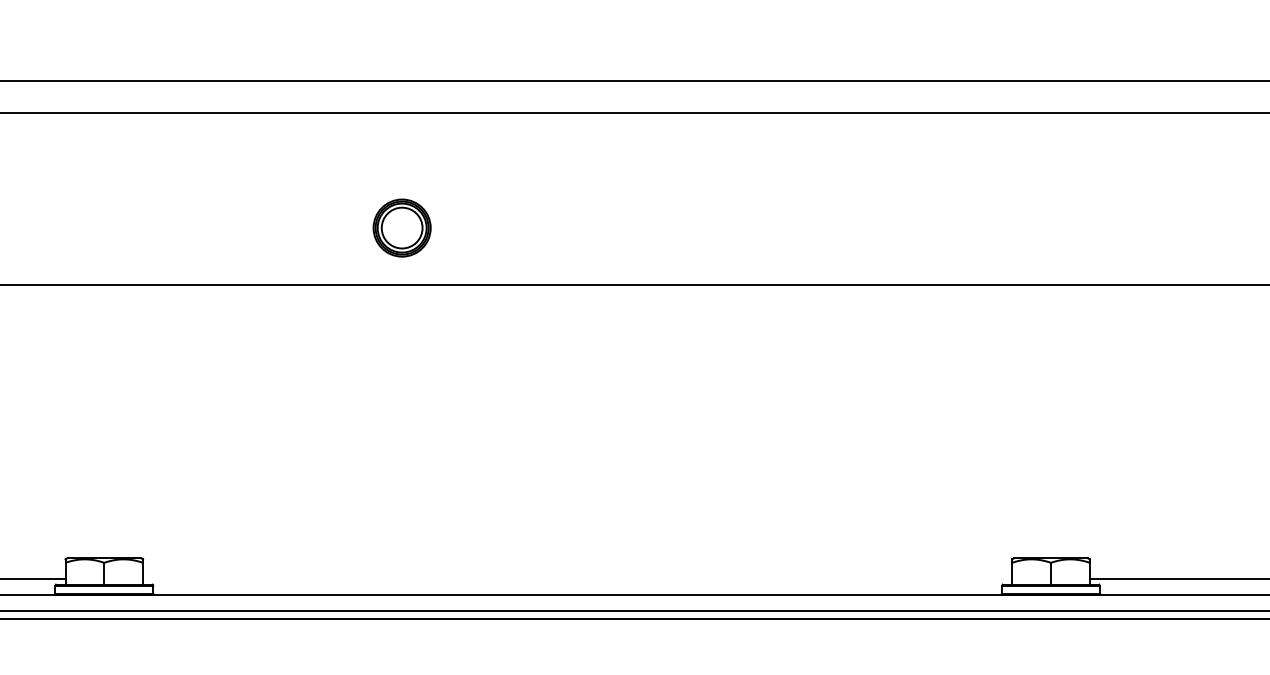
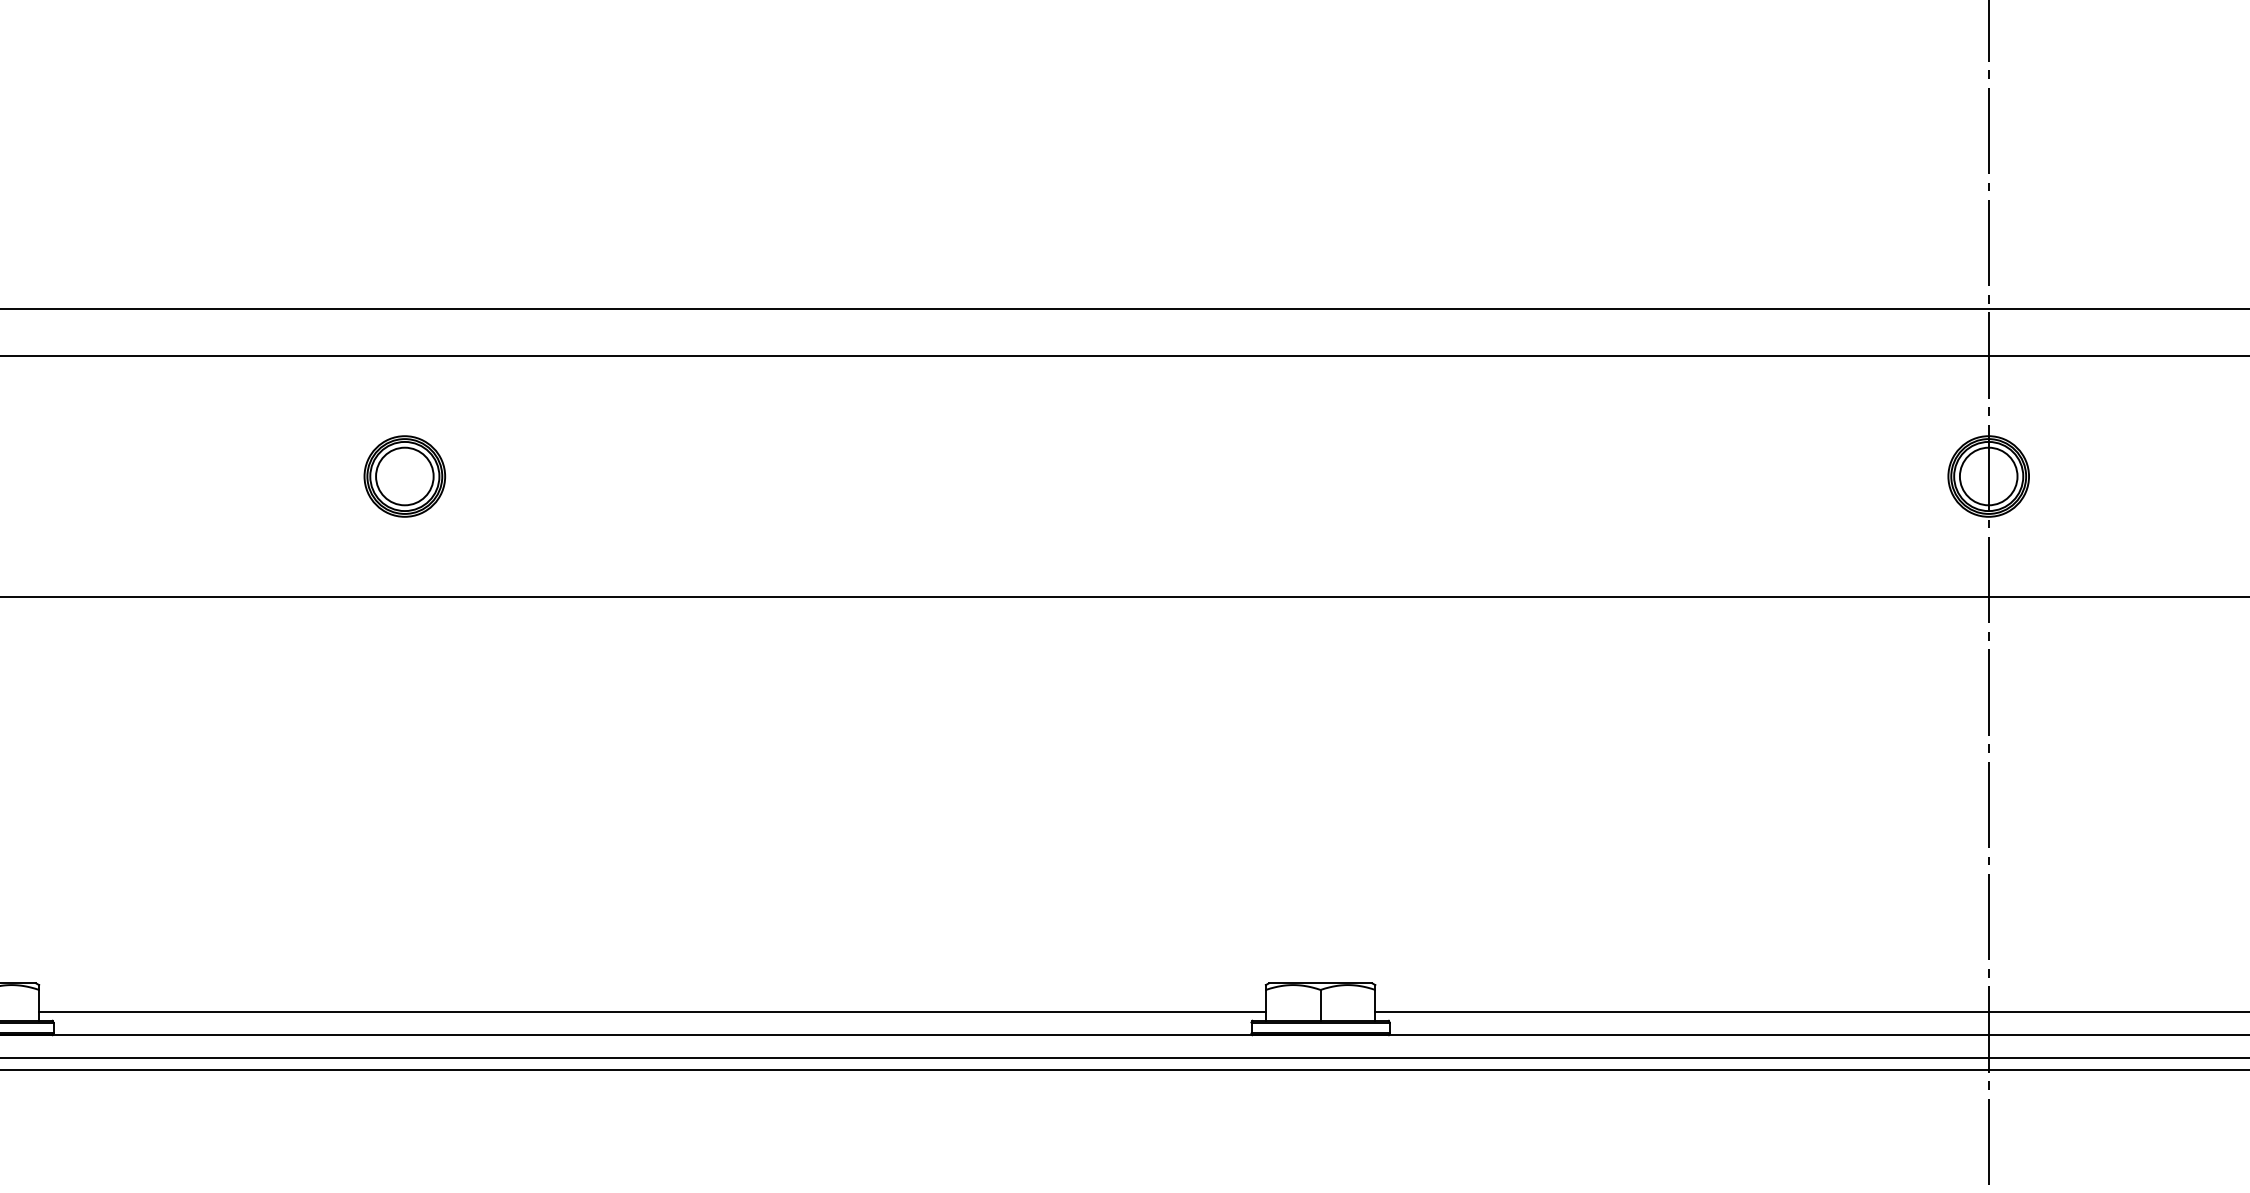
part: (401, 228) -> (404, 476), moved
line: (577, 578) -> (652, 1012), added

